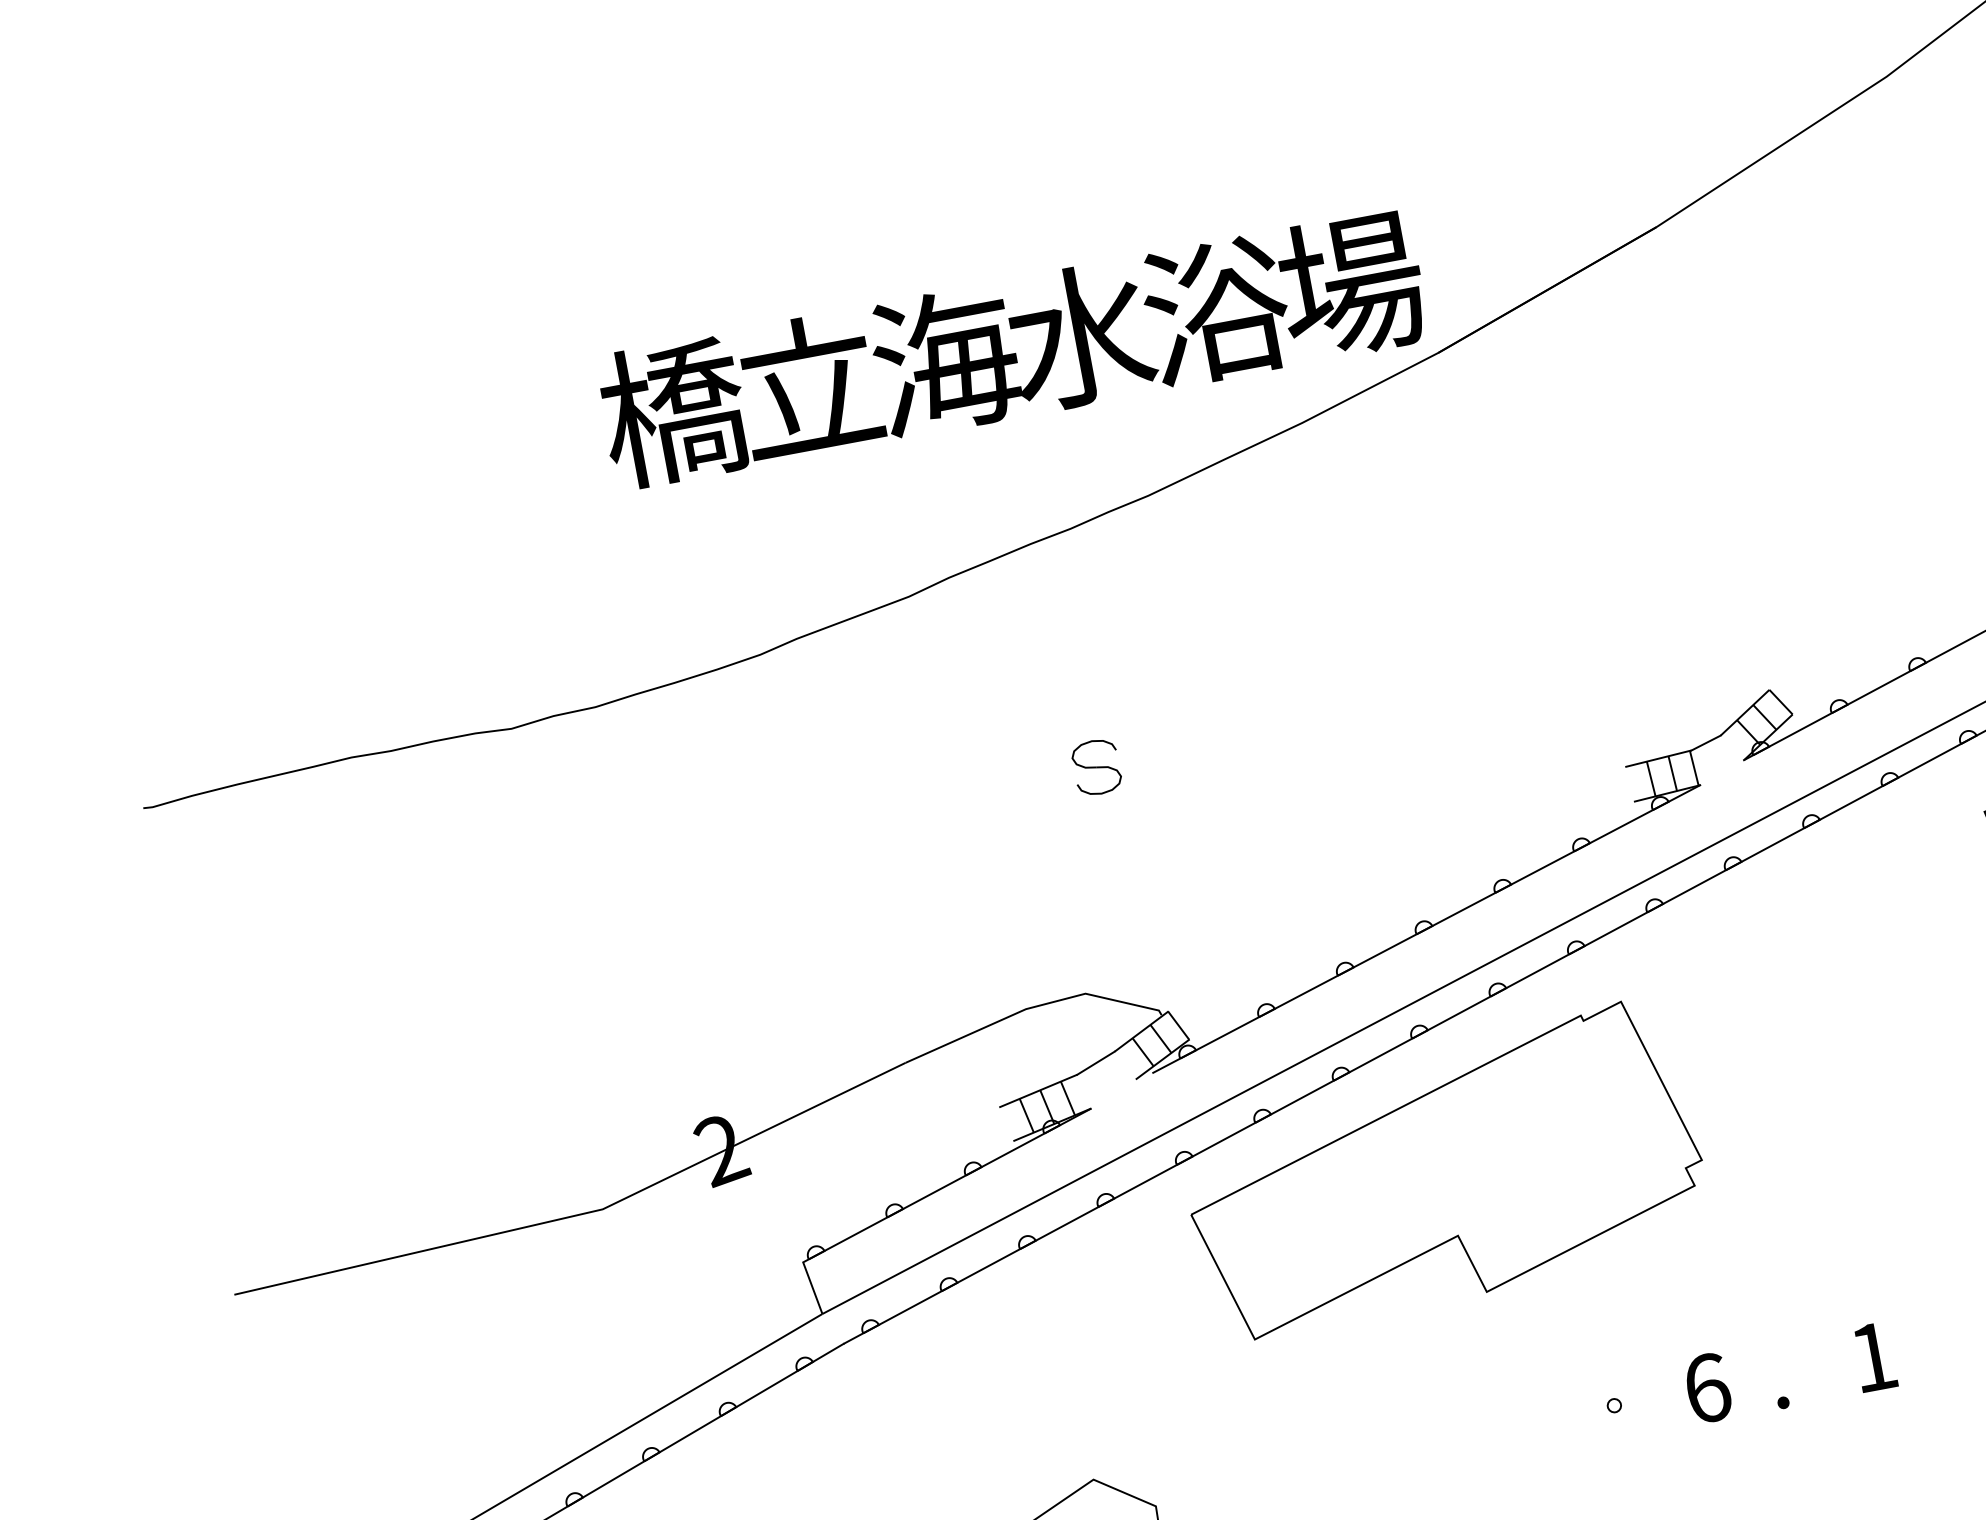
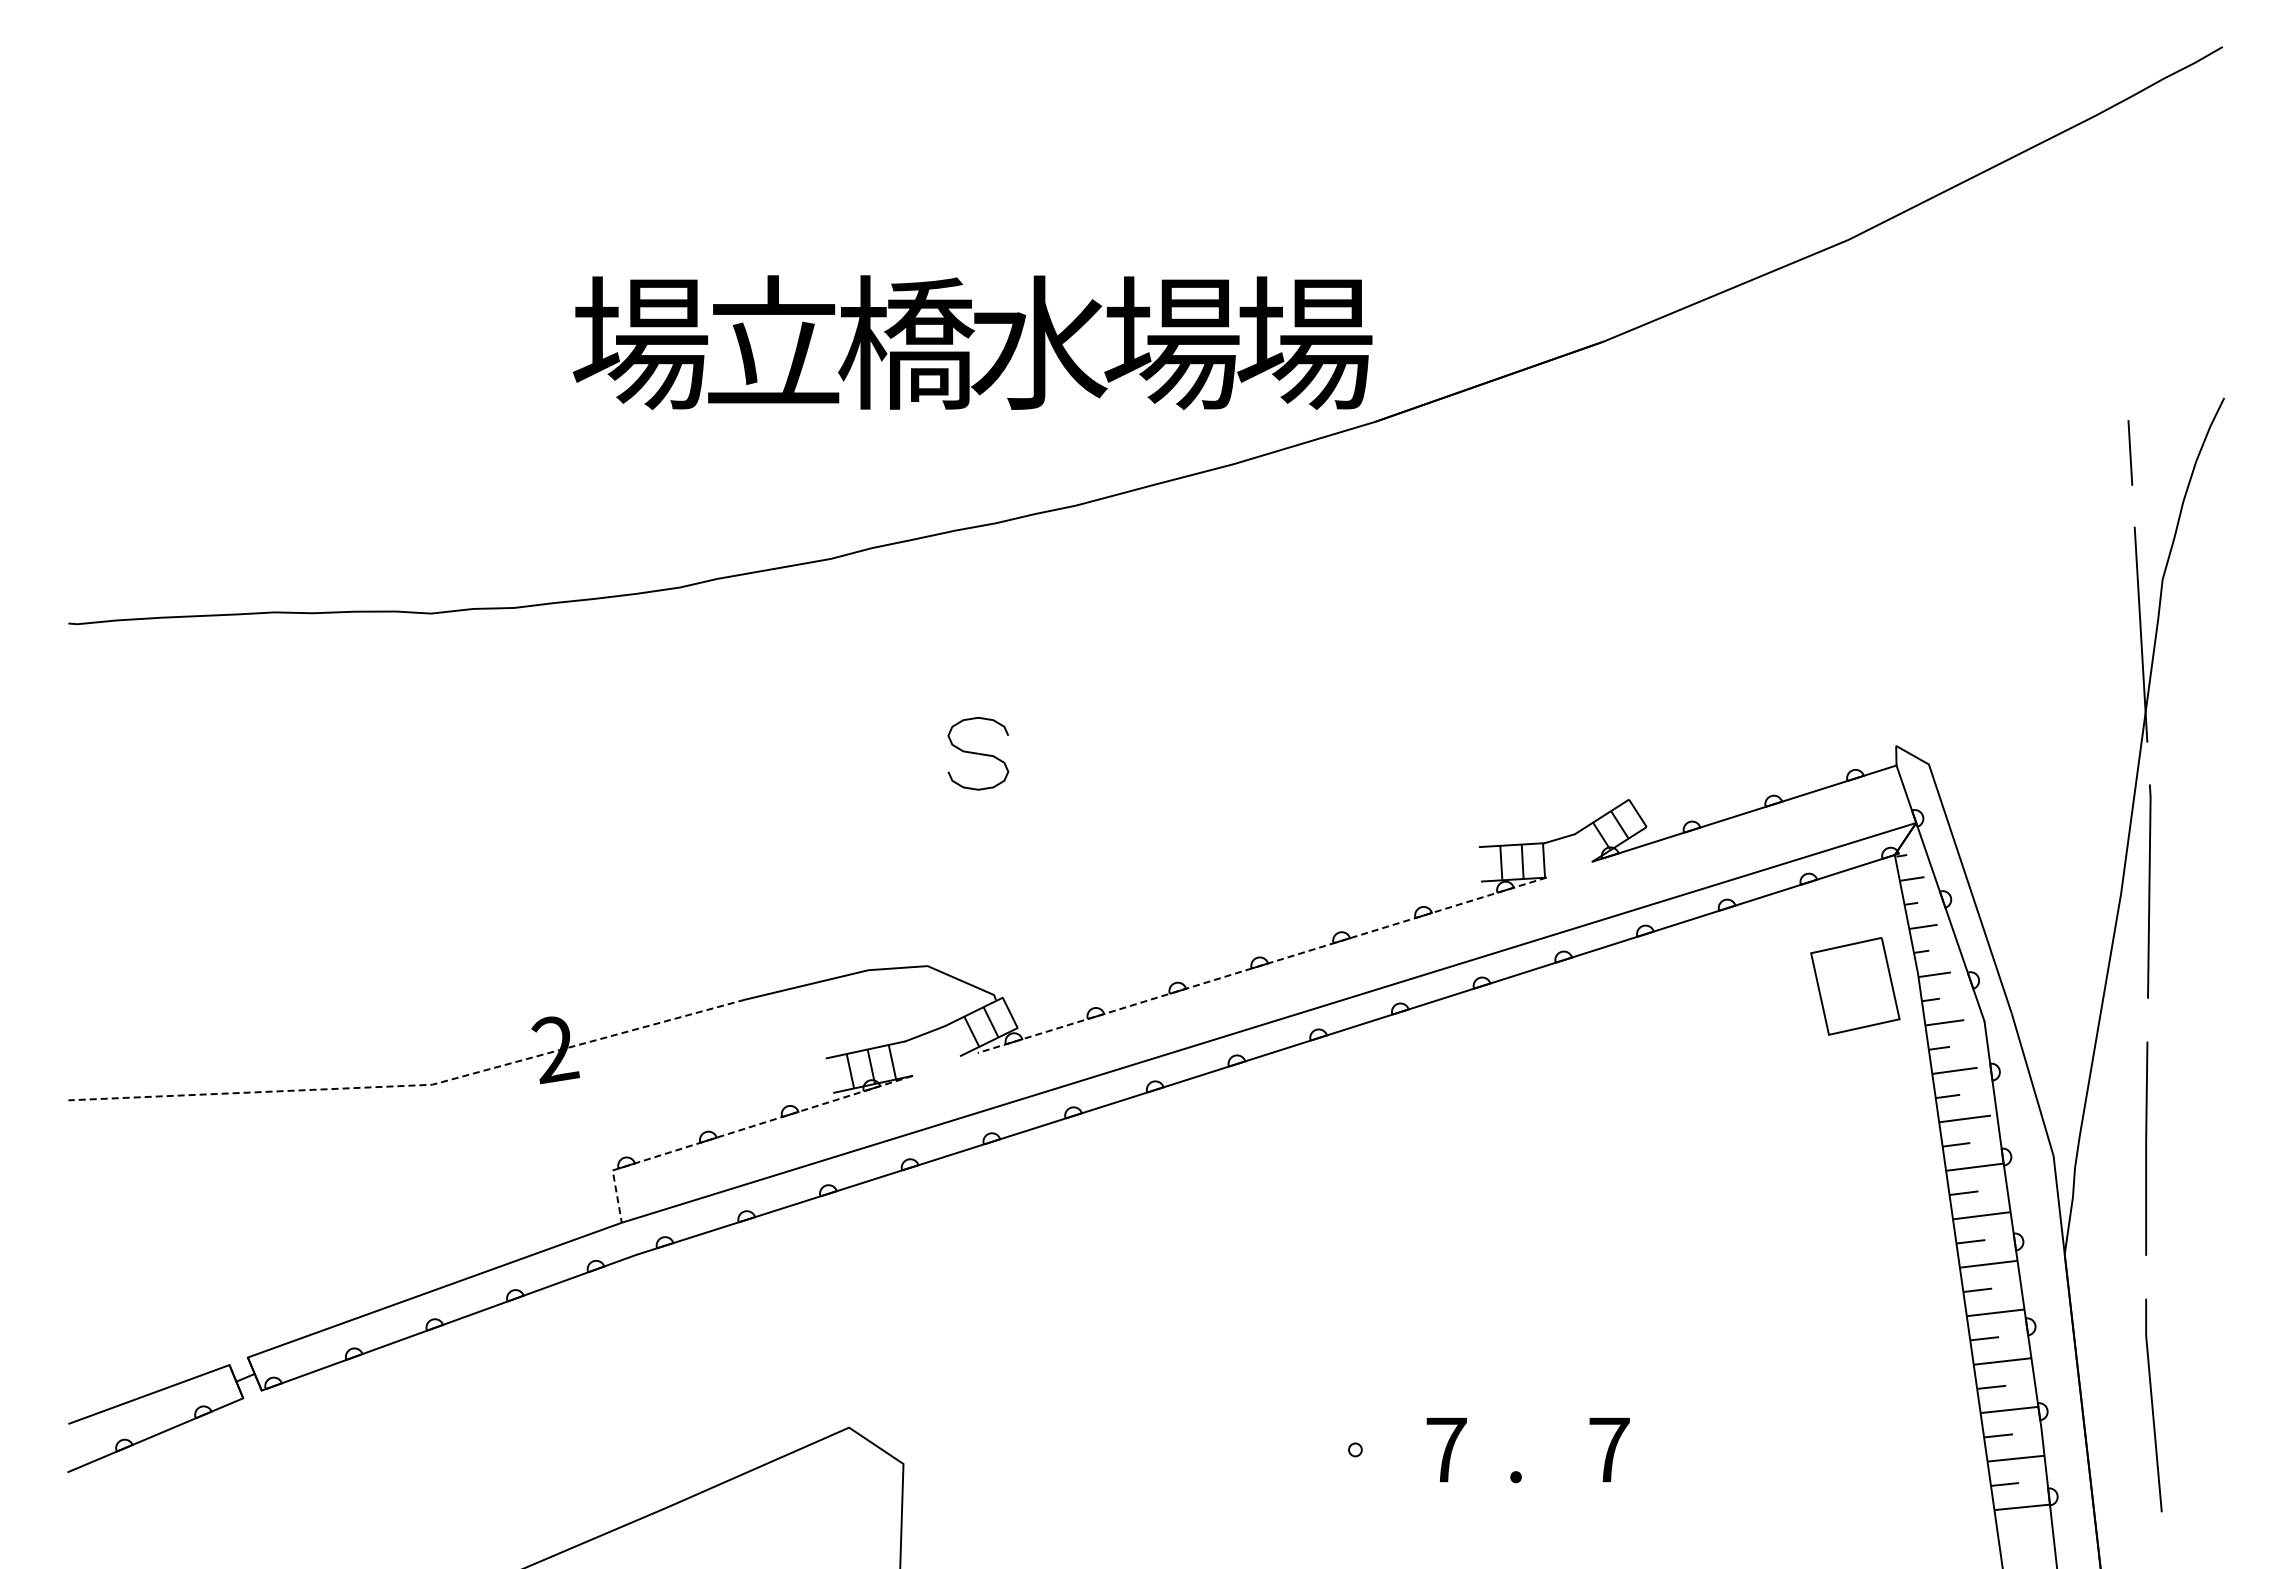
text: (1216, 310) -> (1172, 342), 浴 -> 場
text: (944, 361) -> (906, 342), 海 -> 橋
text: (673, 412) -> (640, 342), 橋 -> 場
part: (1096, 767) -> (978, 753), size x1.4
line: (1427, 929) -> (1262, 965), solid -> dashed
part: (1442, 1169) -> (1234, 1195), removed
line: (922, 1198) -> (736, 1131), solid -> dashed
line: (582, 1213) -> (412, 1085), solid -> dashed
text: (1873, 1356) -> (1609, 1449), 1 -> 7
text: (1707, 1387) -> (1446, 1449), 6 -> 7

